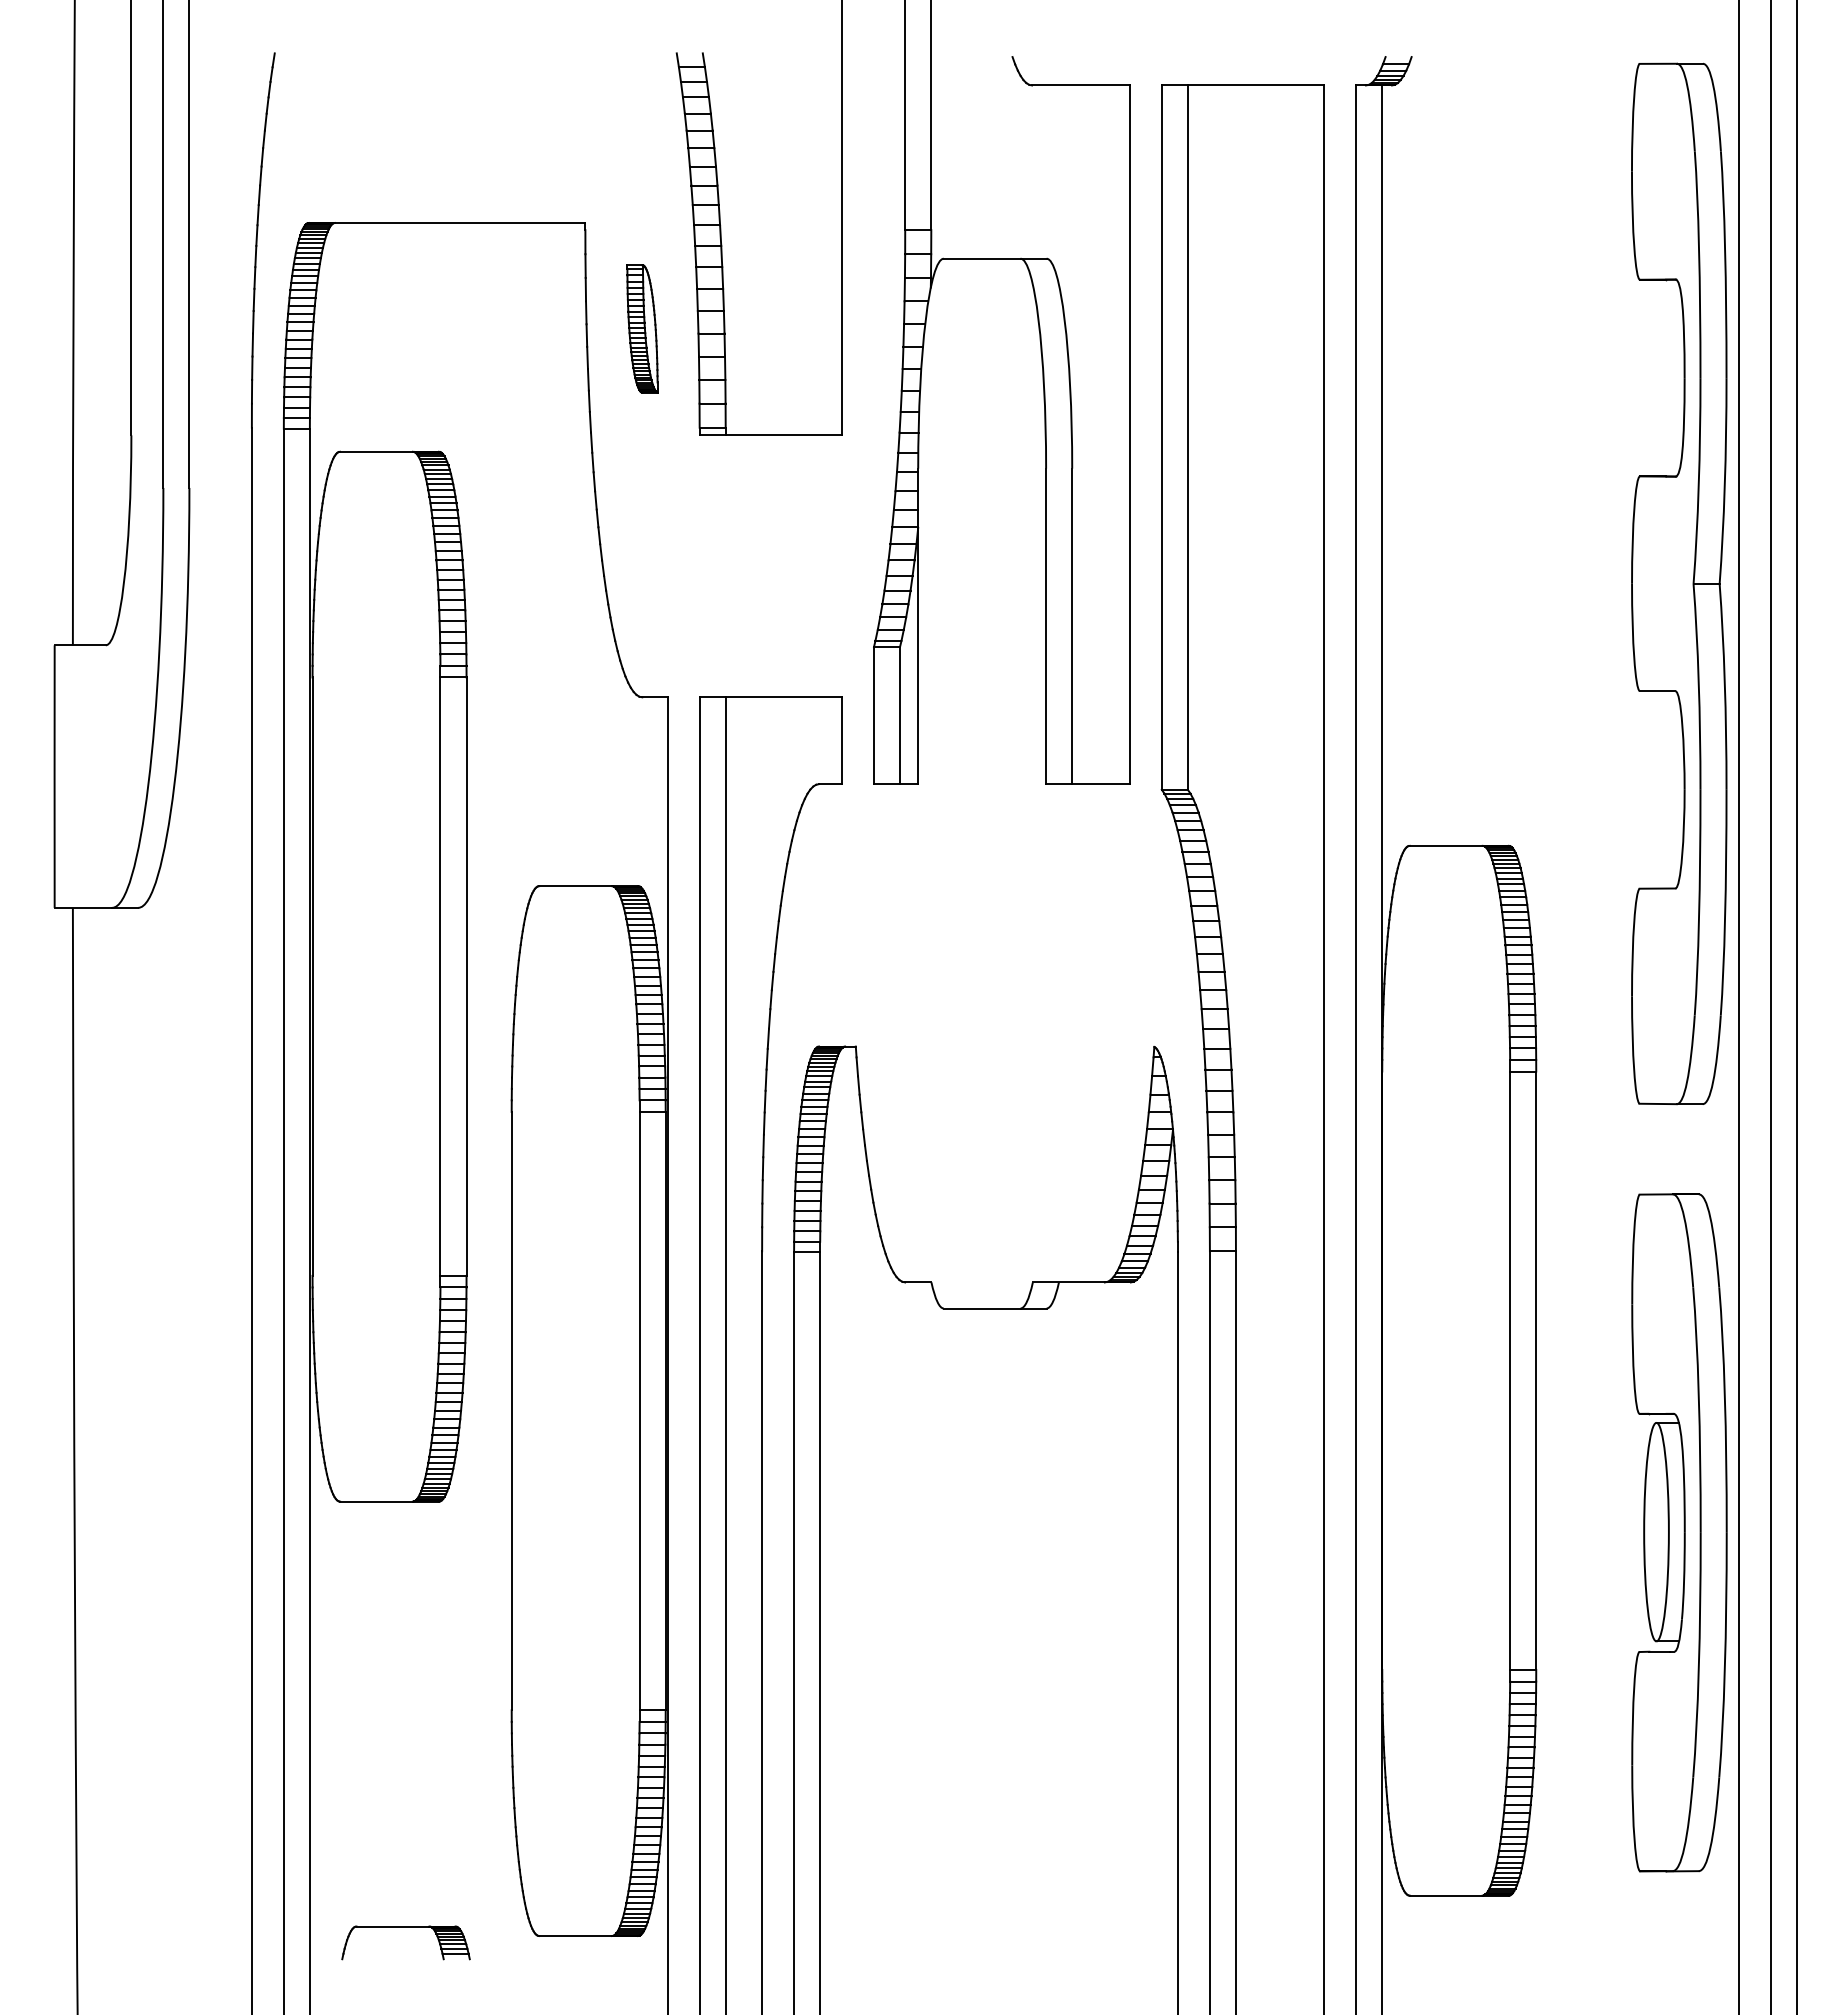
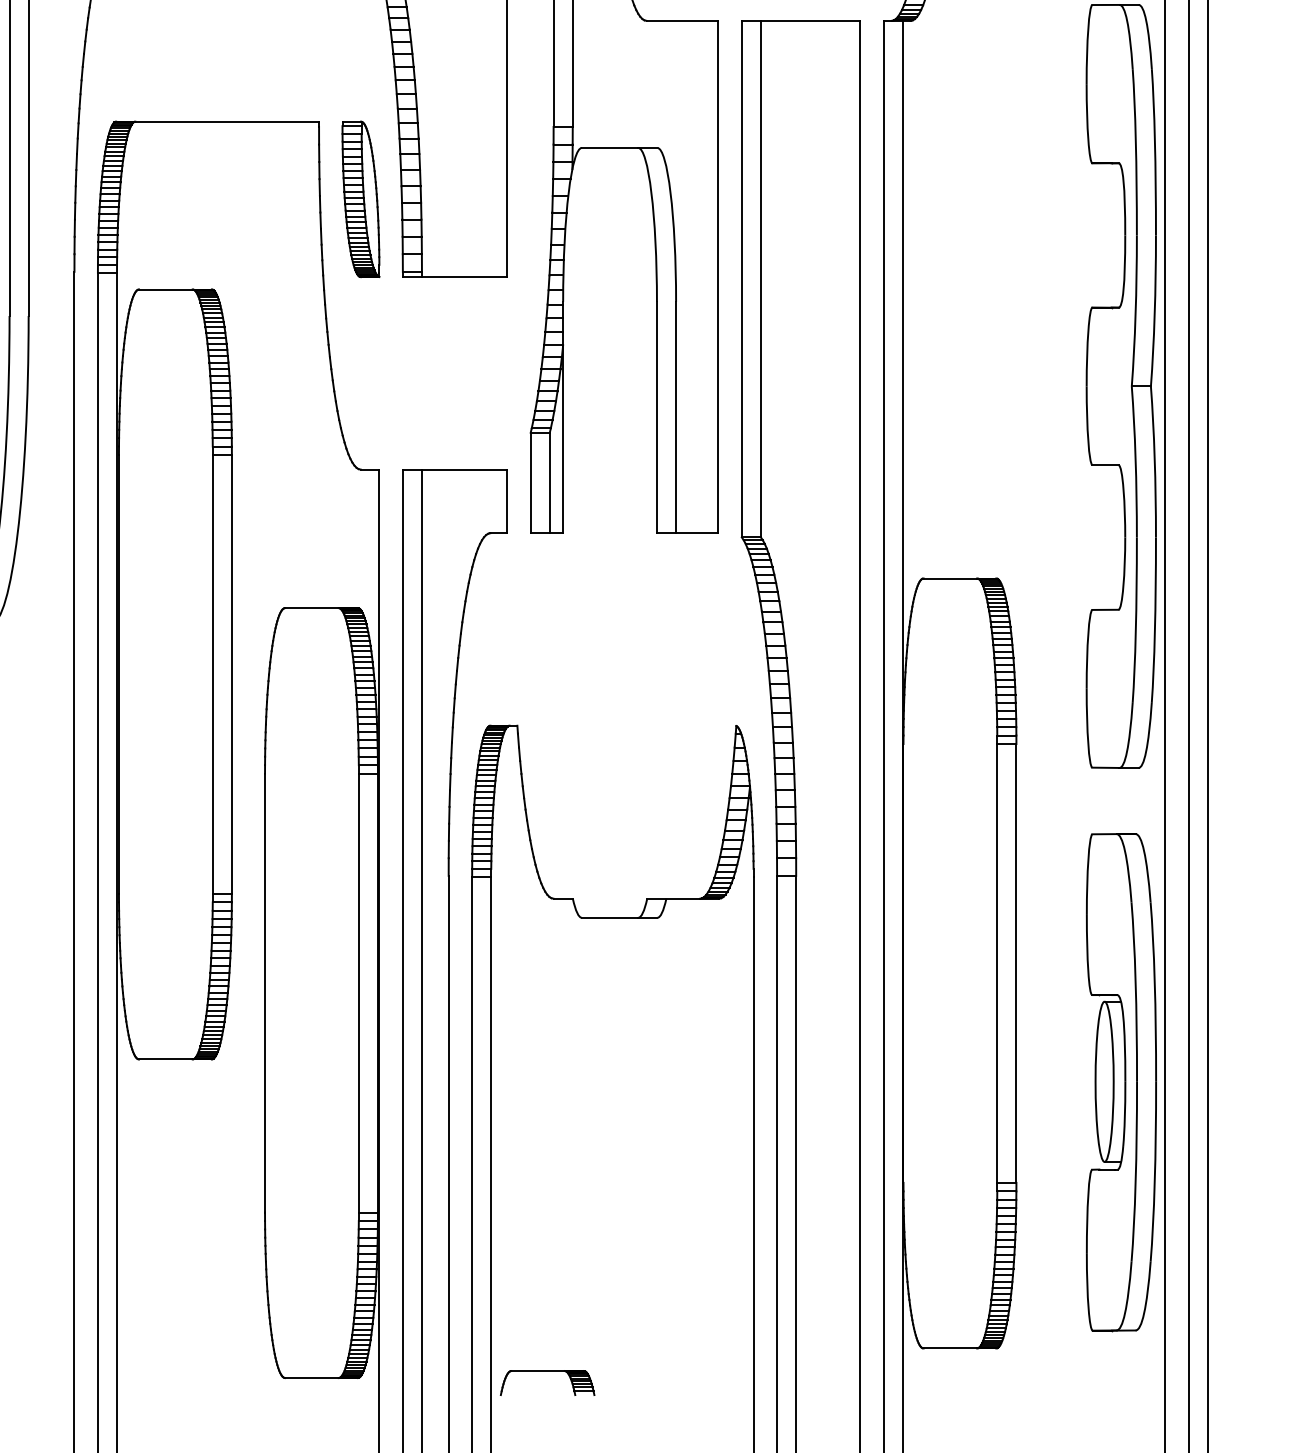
part: (642, 328) -> (360, 199), size x1.67
part: (405, 1927) -> (547, 1371), moved

